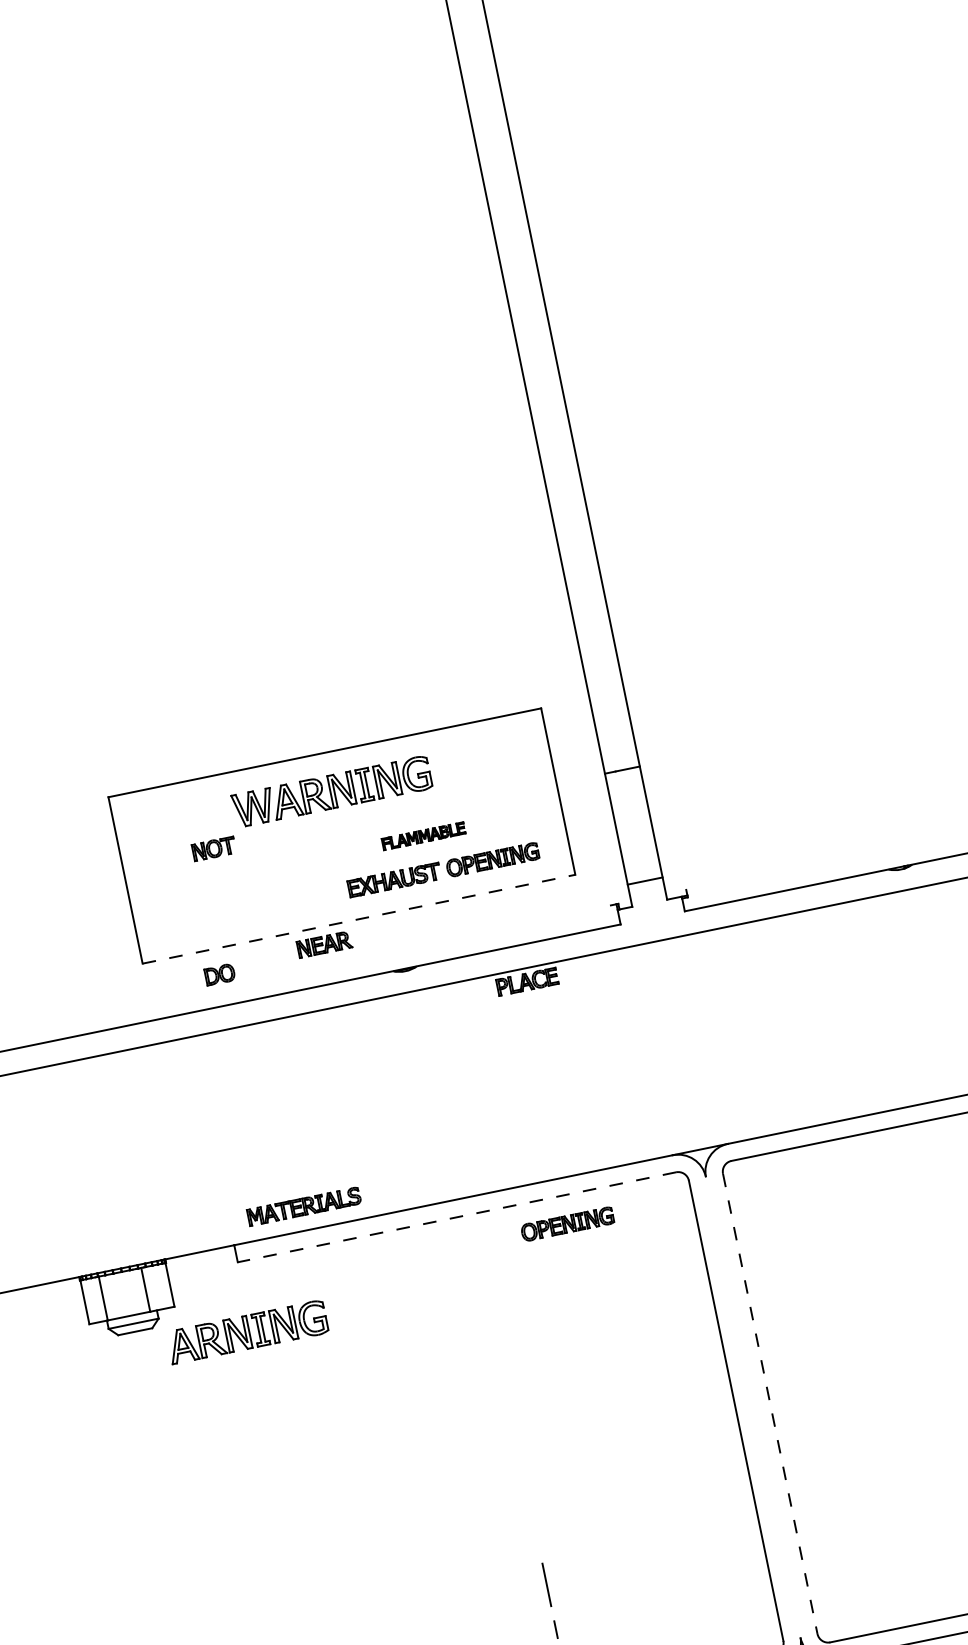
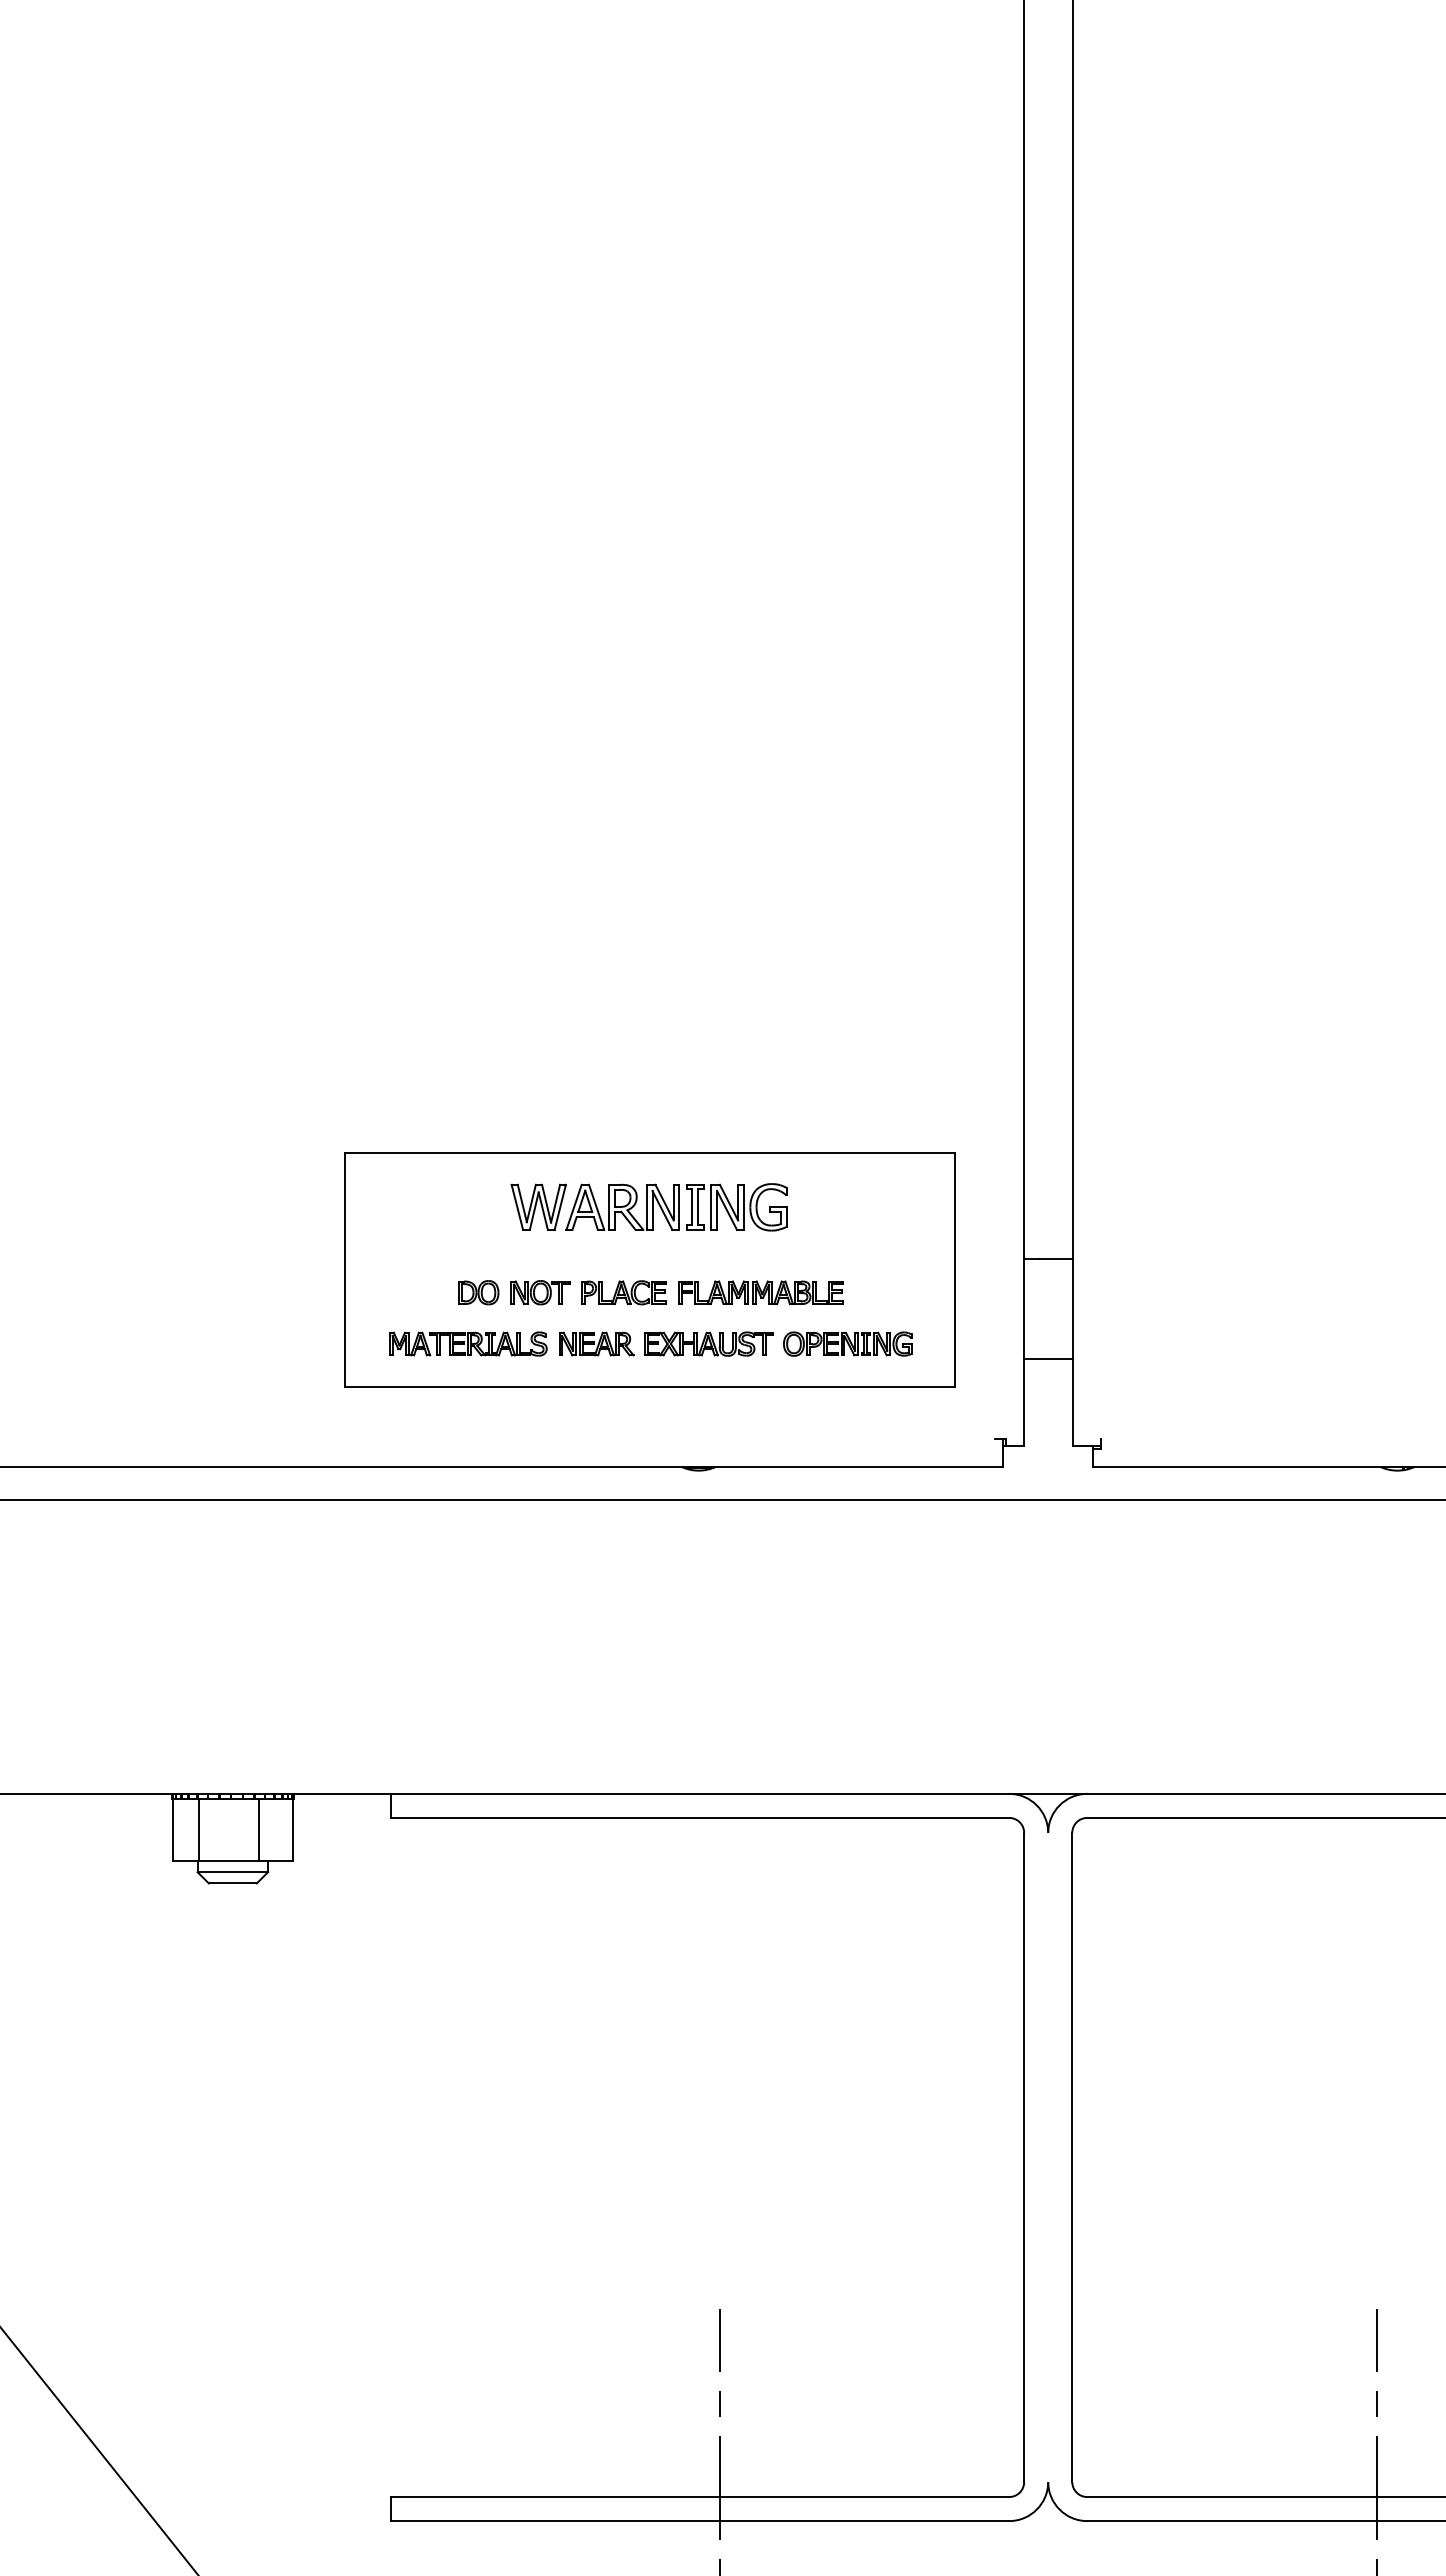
part: (423, 836) -> (760, 1292), size x1.43
part: (213, 848) -> (540, 1292), moved
line: (644, 881) -> (1047, 1359), moved
line: (359, 919) -> (650, 1387), dashed -> solid
part: (324, 944) -> (596, 1343), moved
part: (219, 974) -> (478, 1292), moved
part: (527, 981) -> (623, 1292), moved
part: (304, 1206) -> (468, 1343), moved
line: (456, 1217) -> (699, 1817), dashed -> solid
part: (567, 1223) -> (847, 1857), removed
part: (247, 1332) -> (384, 1915), removed
line: (770, 1403) -> (1072, 2157), dashed -> solid

